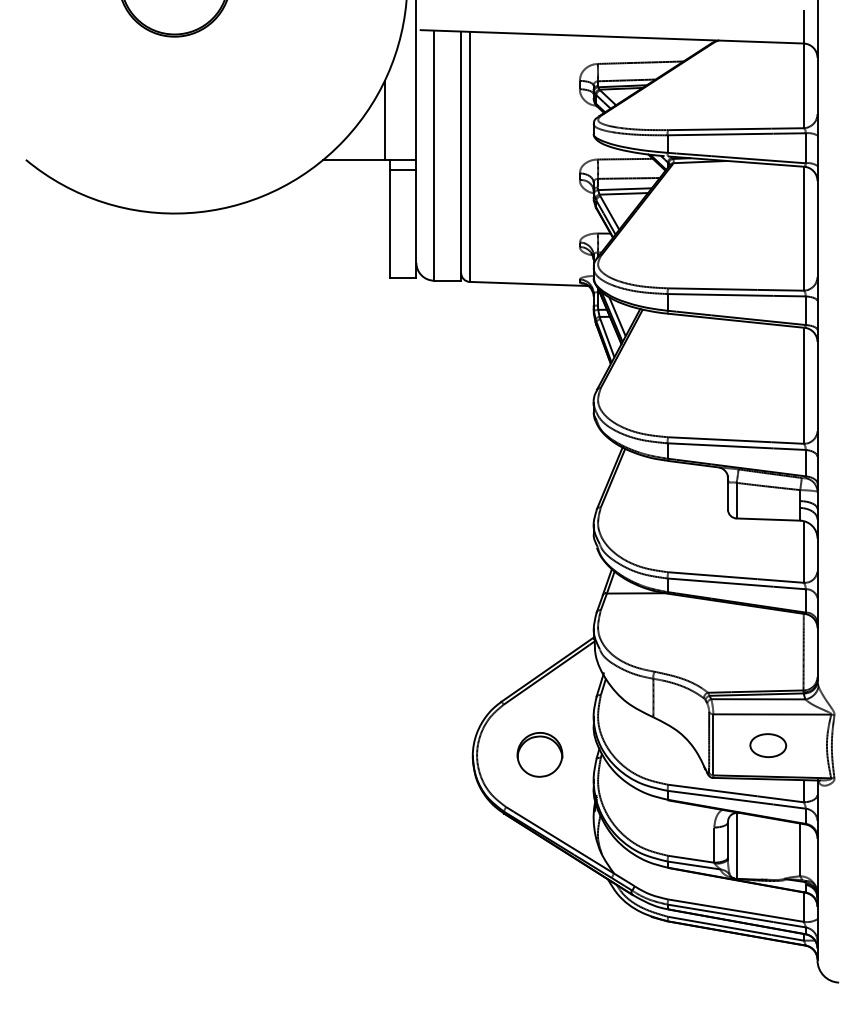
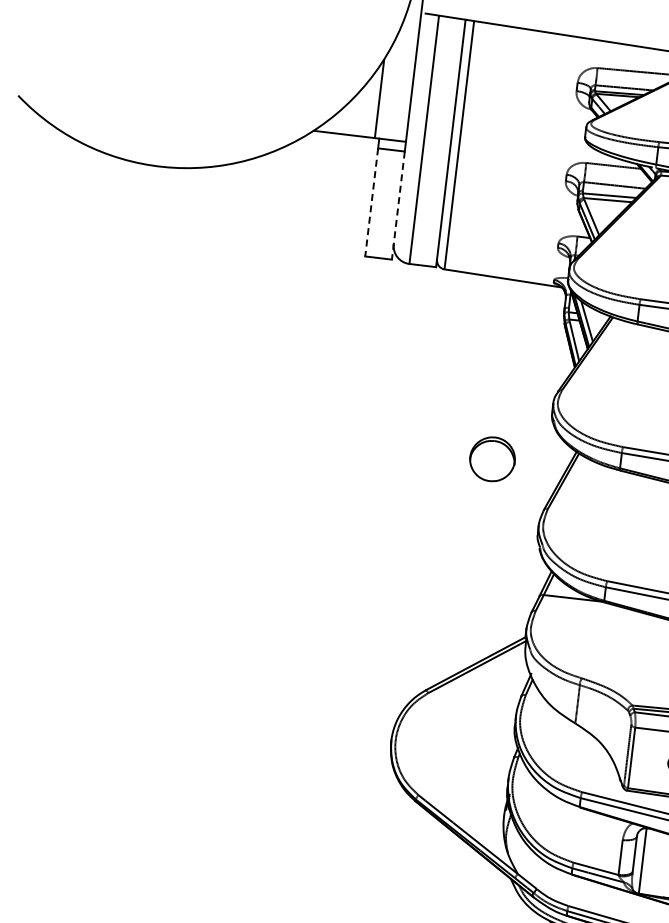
line: (389, 224) -> (371, 202), solid -> dashed
line: (416, 224) -> (398, 206), solid -> dashed
part: (539, 754) -> (492, 458), moved

